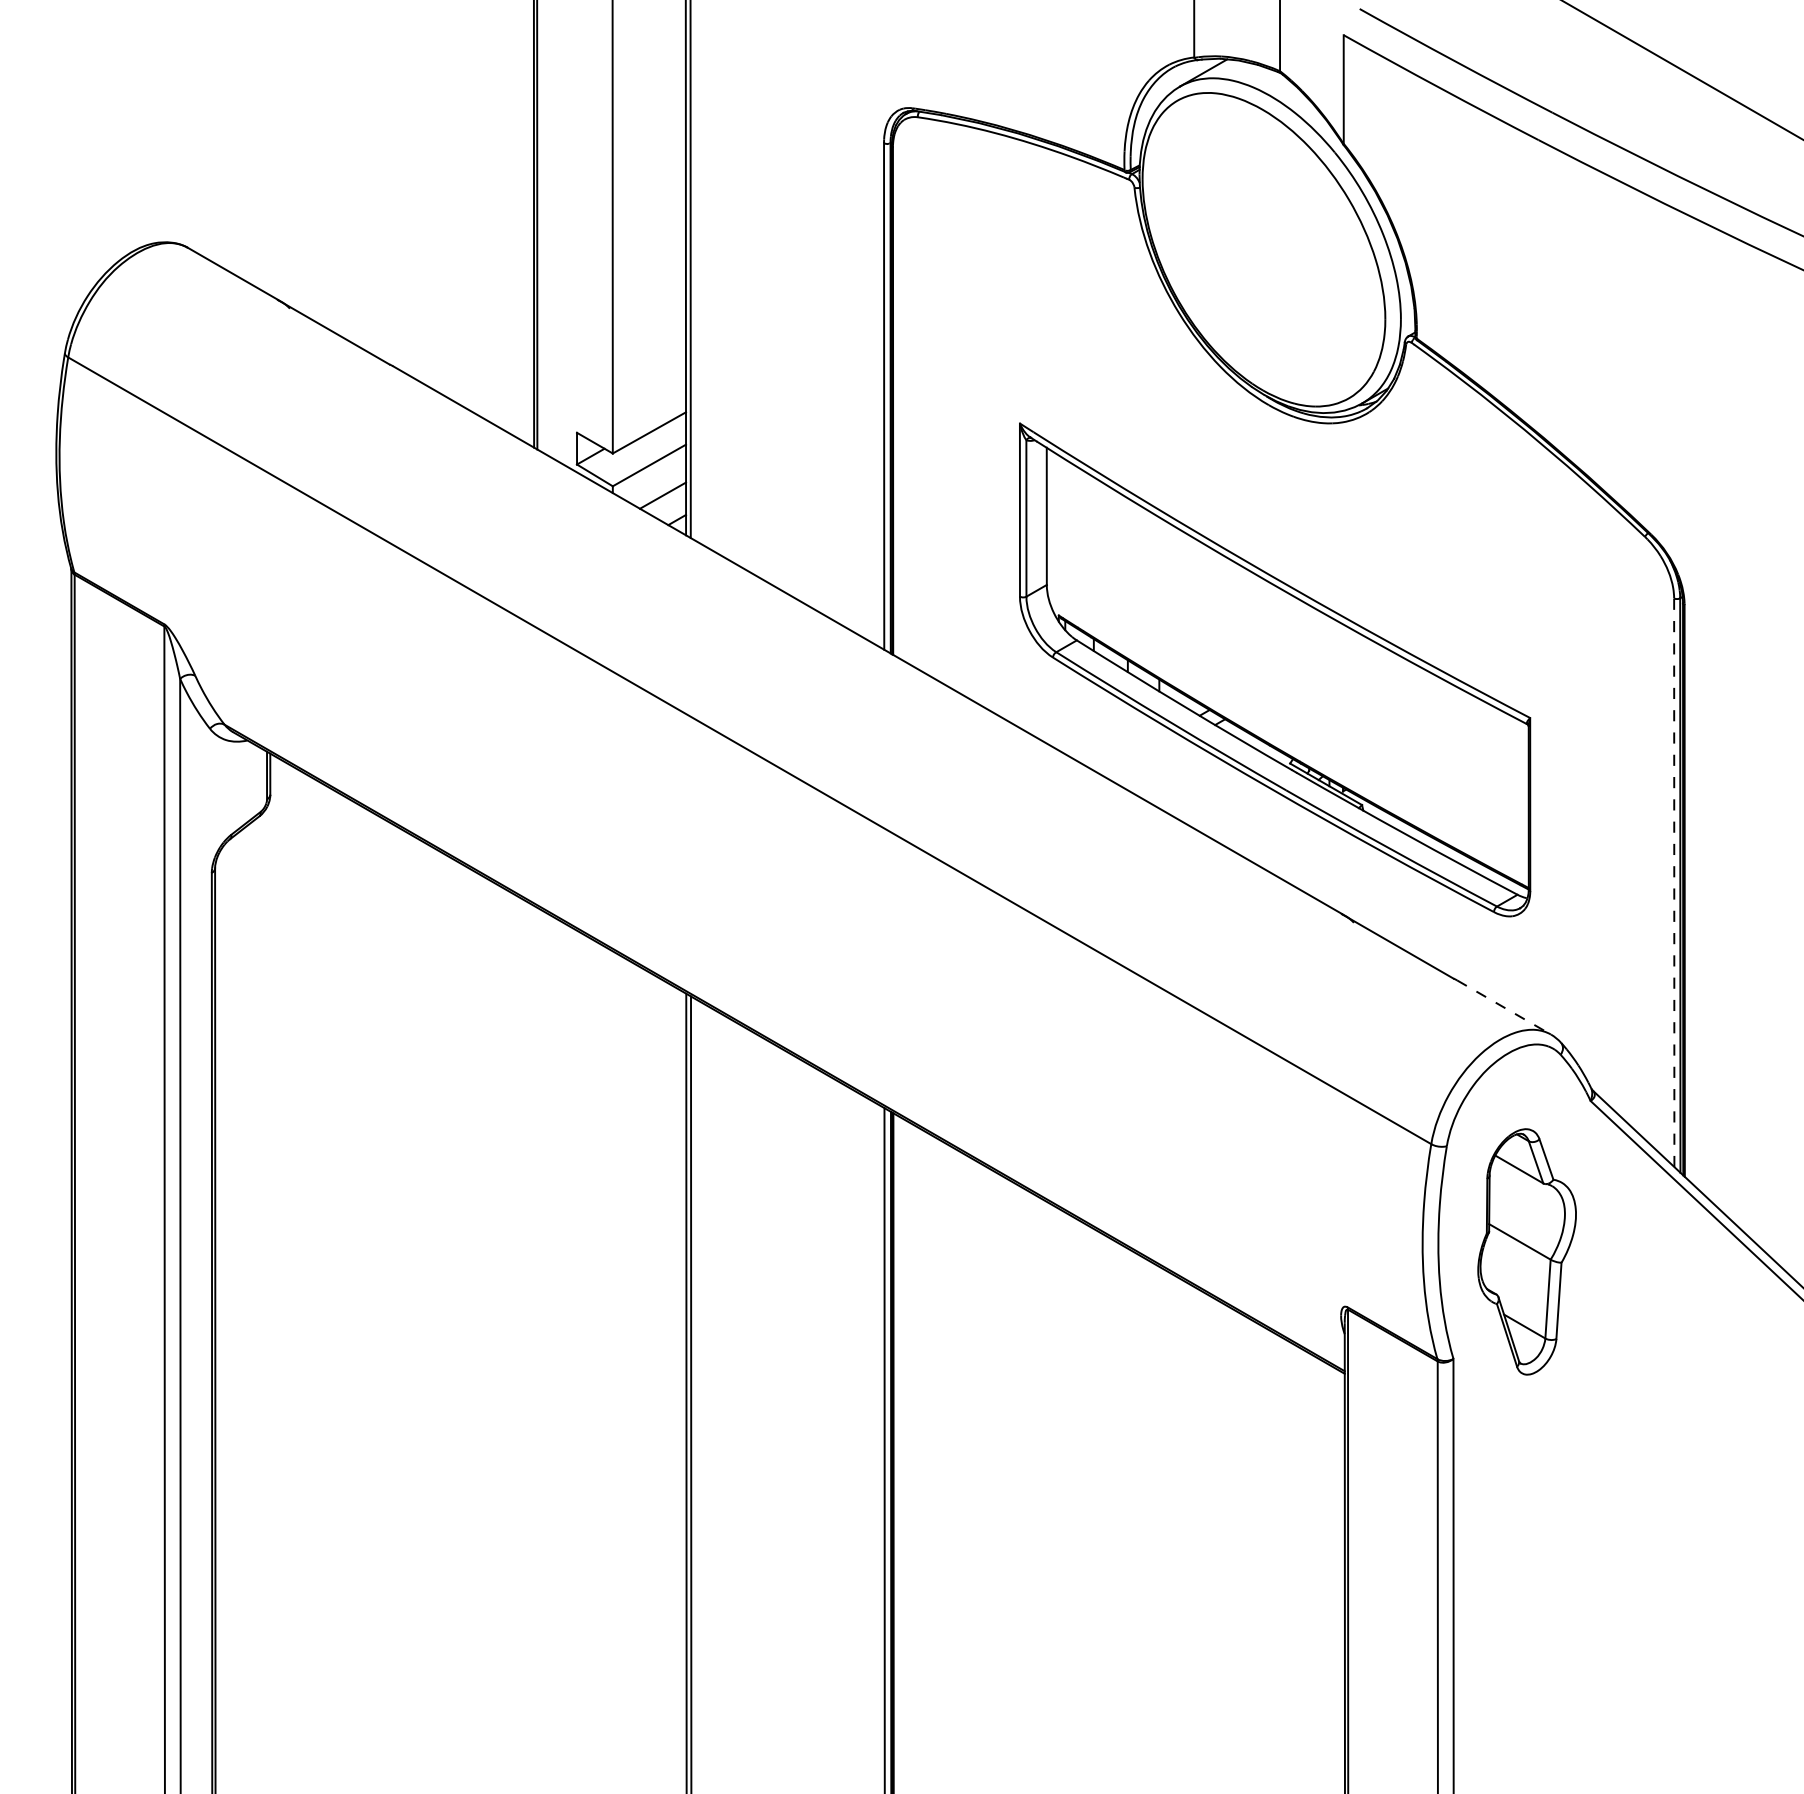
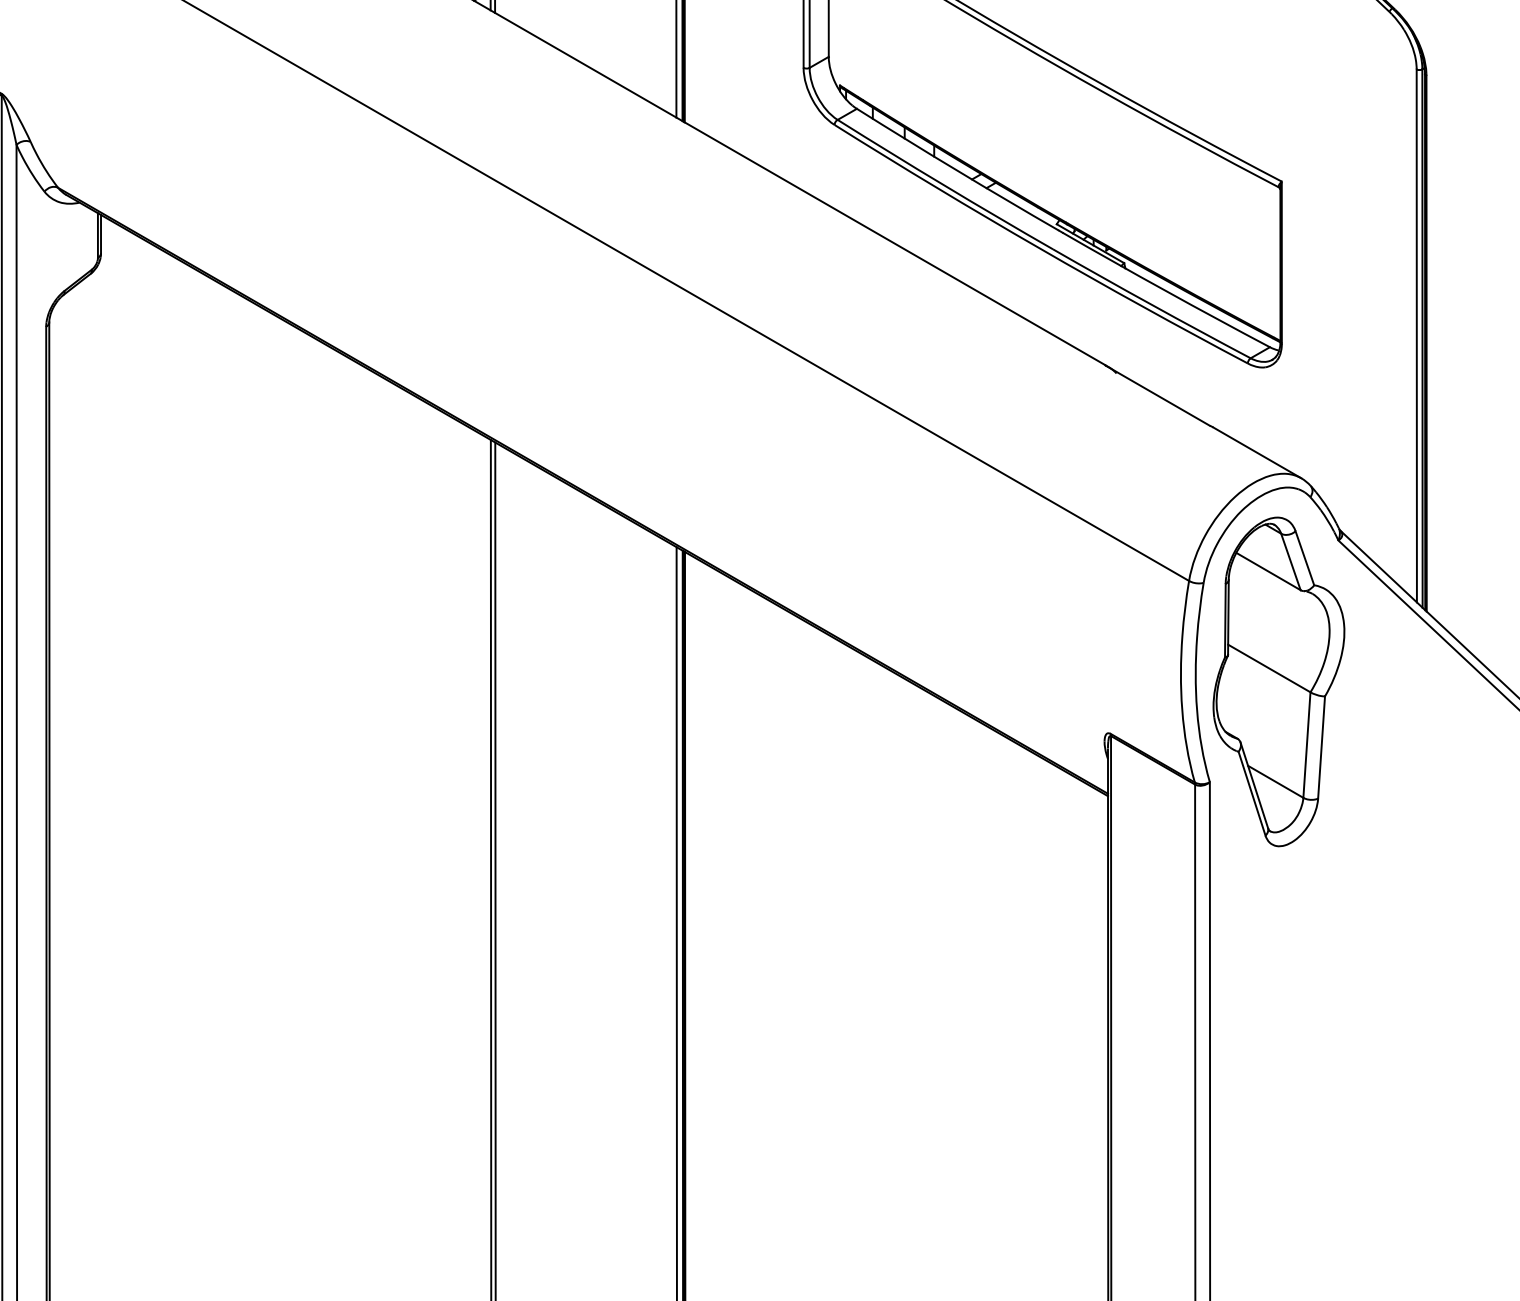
line: (1674, 882) -> (1417, 335), dashed -> solid
line: (1504, 1007) -> (1257, 452), dashed -> solid
part: (1526, 1251) -> (1278, 681), size x1.43

